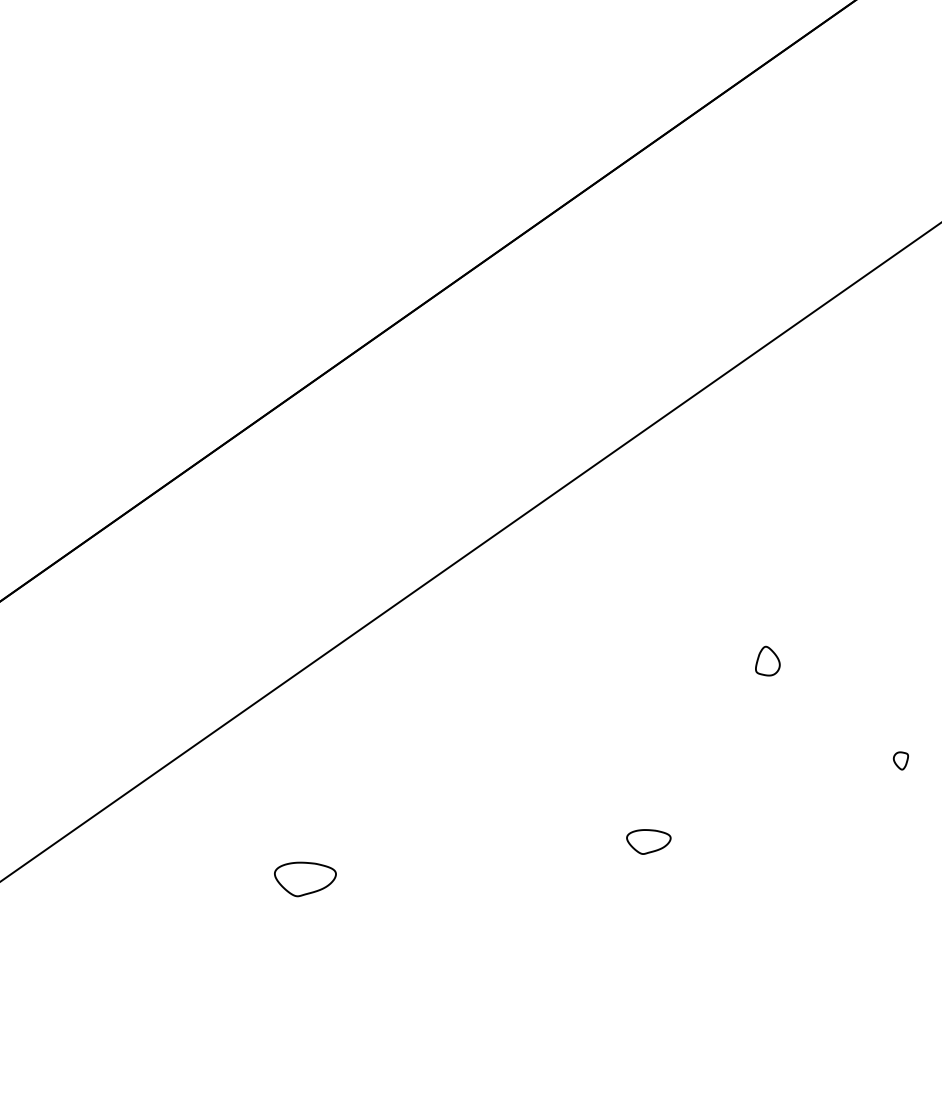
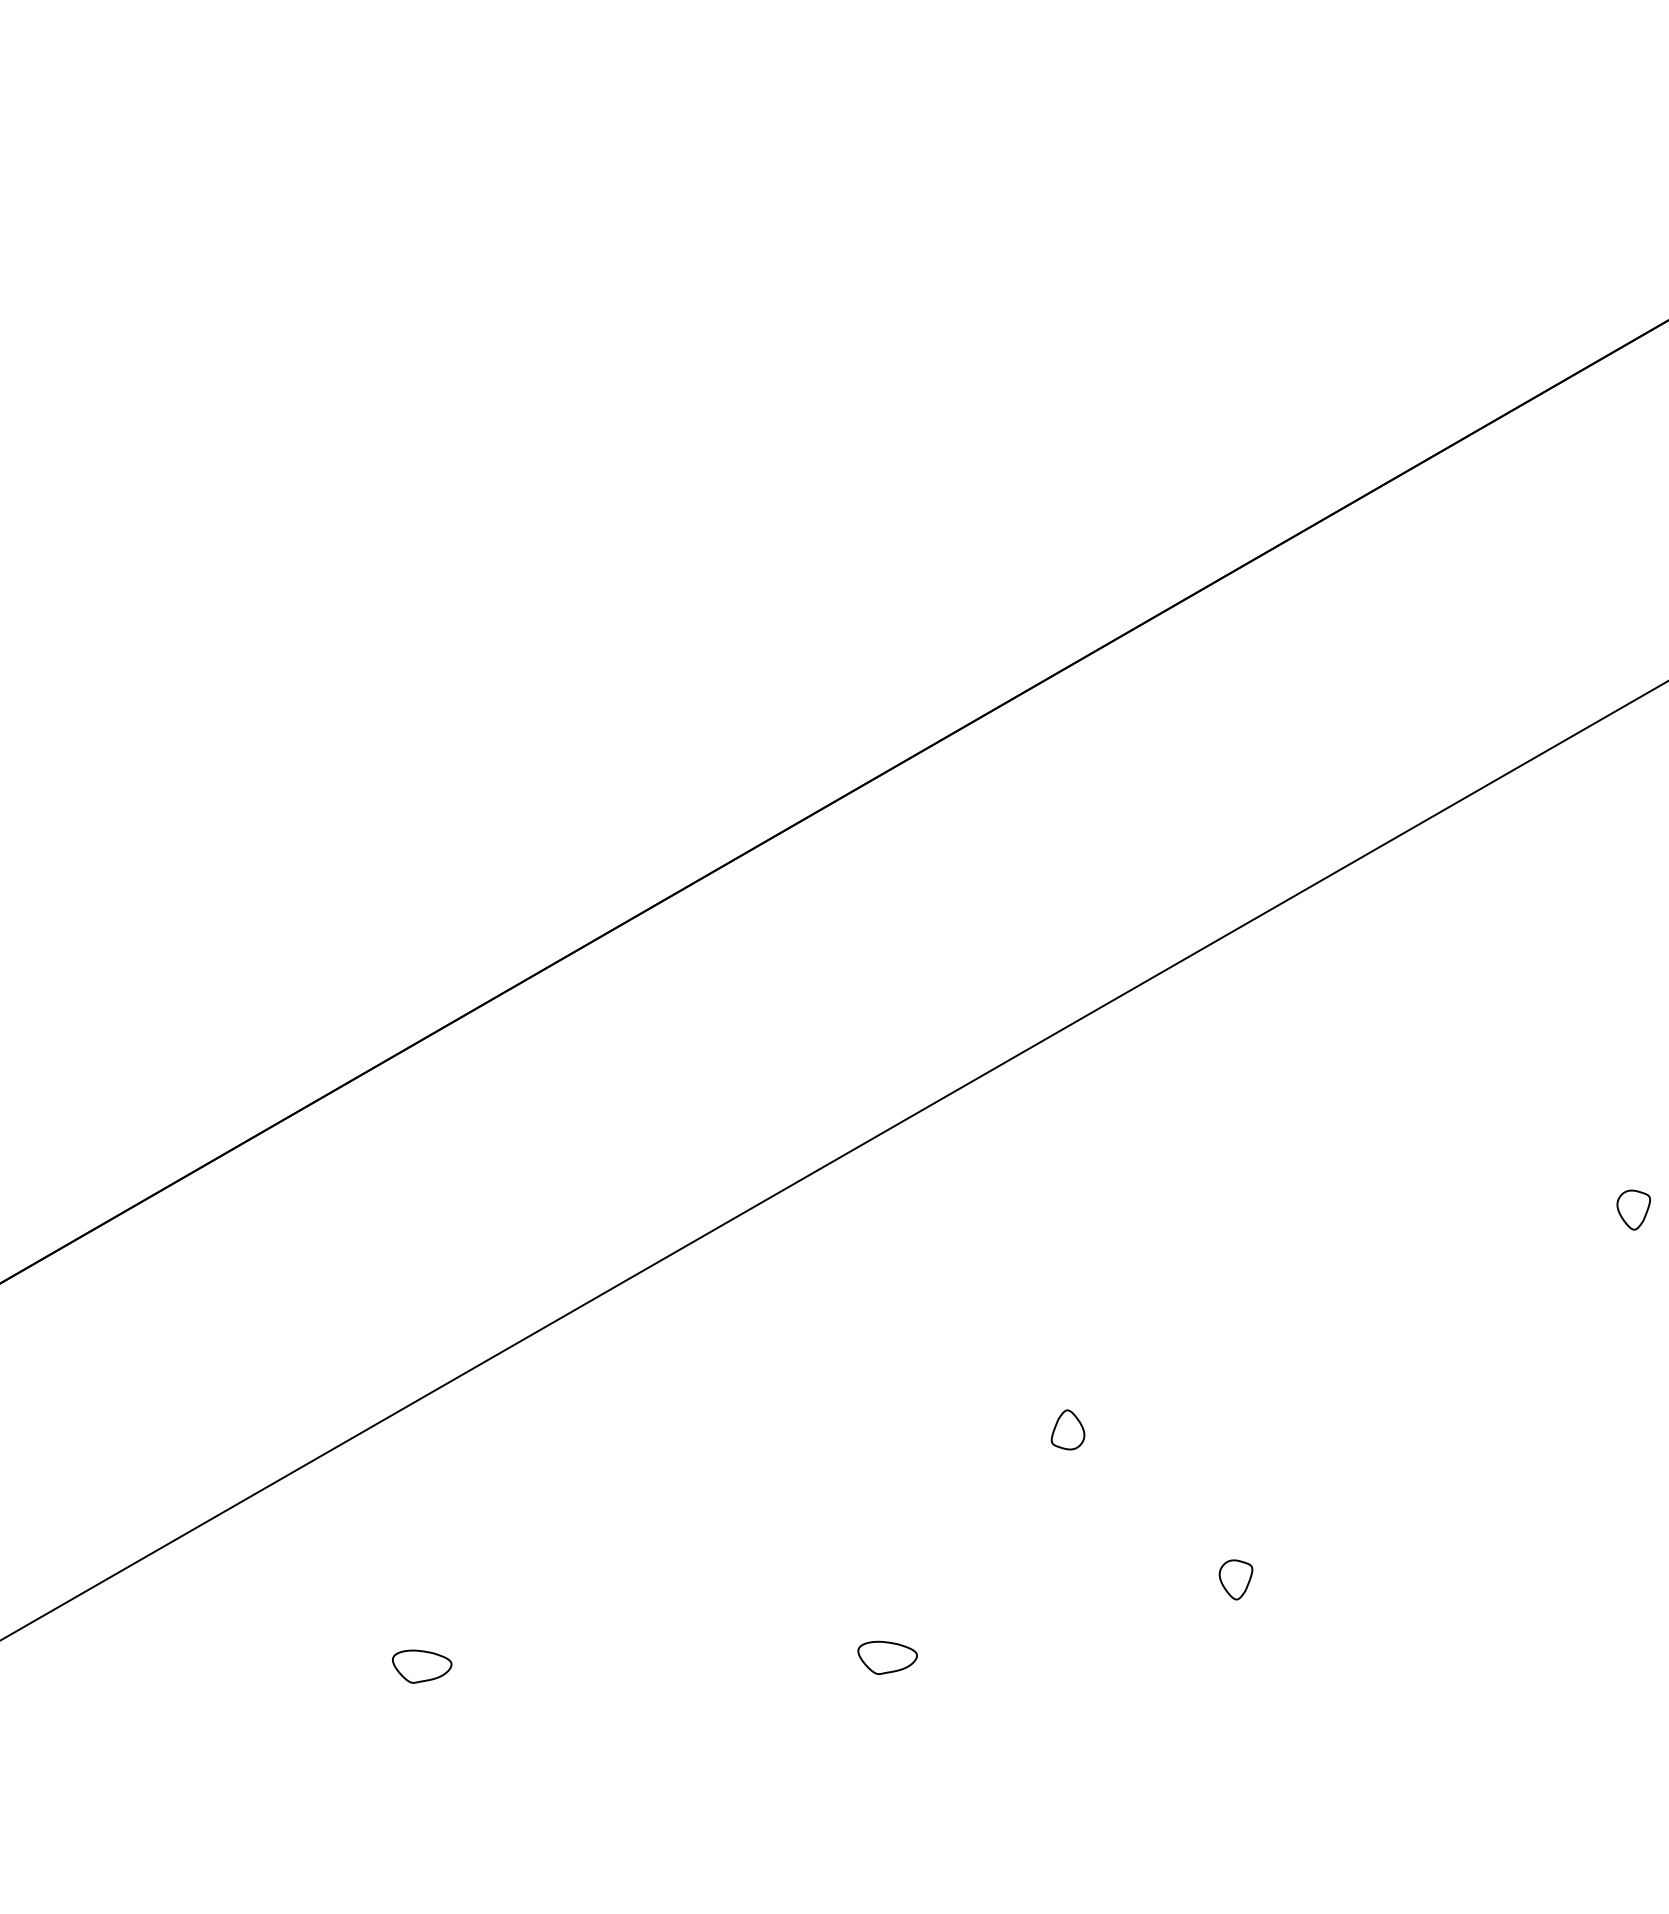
part: (900, 760) -> (1235, 1579), size x1.67
part: (306, 878) -> (422, 1666), size x0.71

